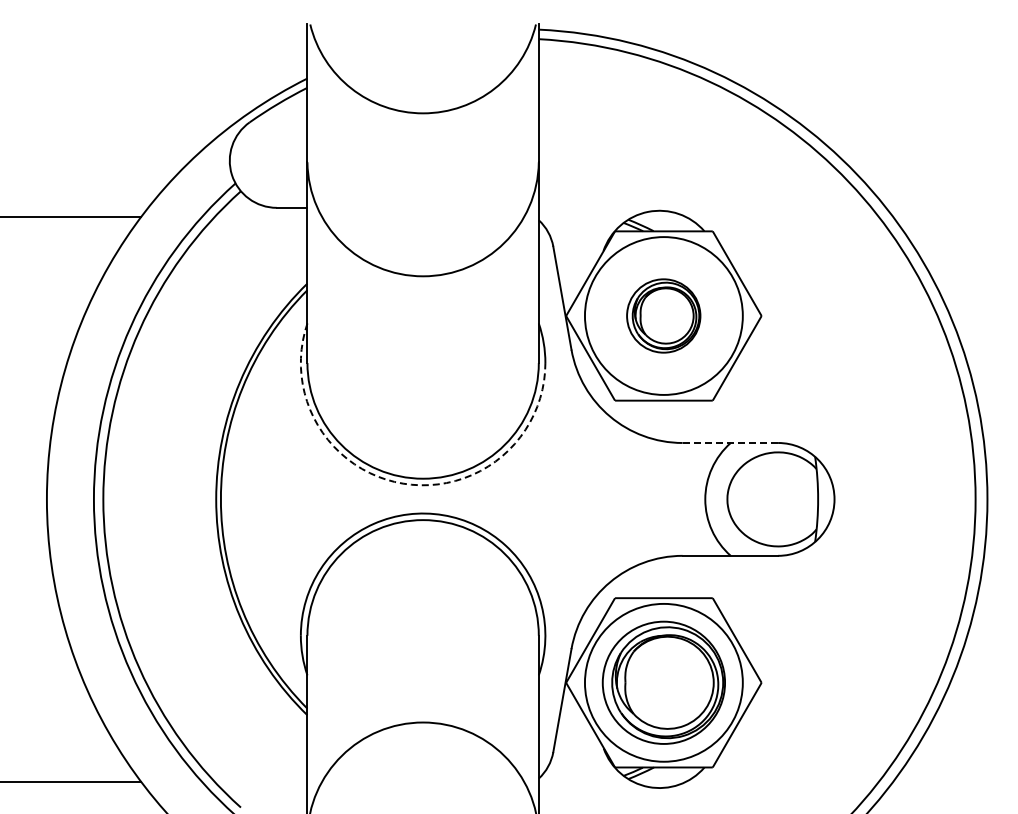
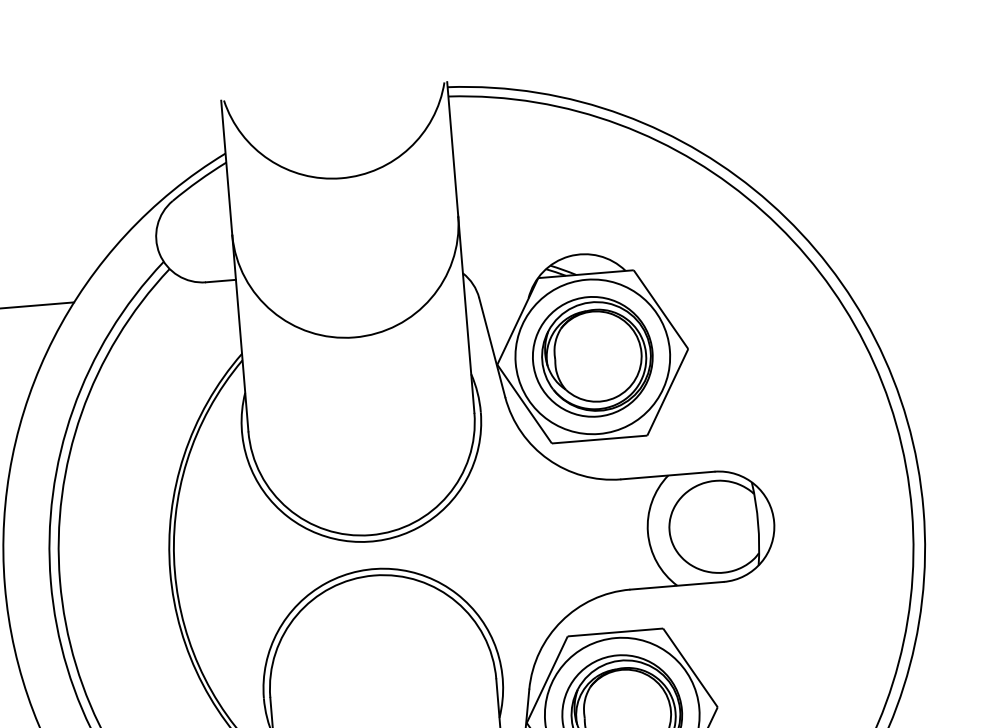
part: (663, 315) -> (592, 356), size x1.67
line: (730, 442) -> (668, 475), dashed -> solid
arc: (403, 483) -> (351, 541), dashed -> solid

